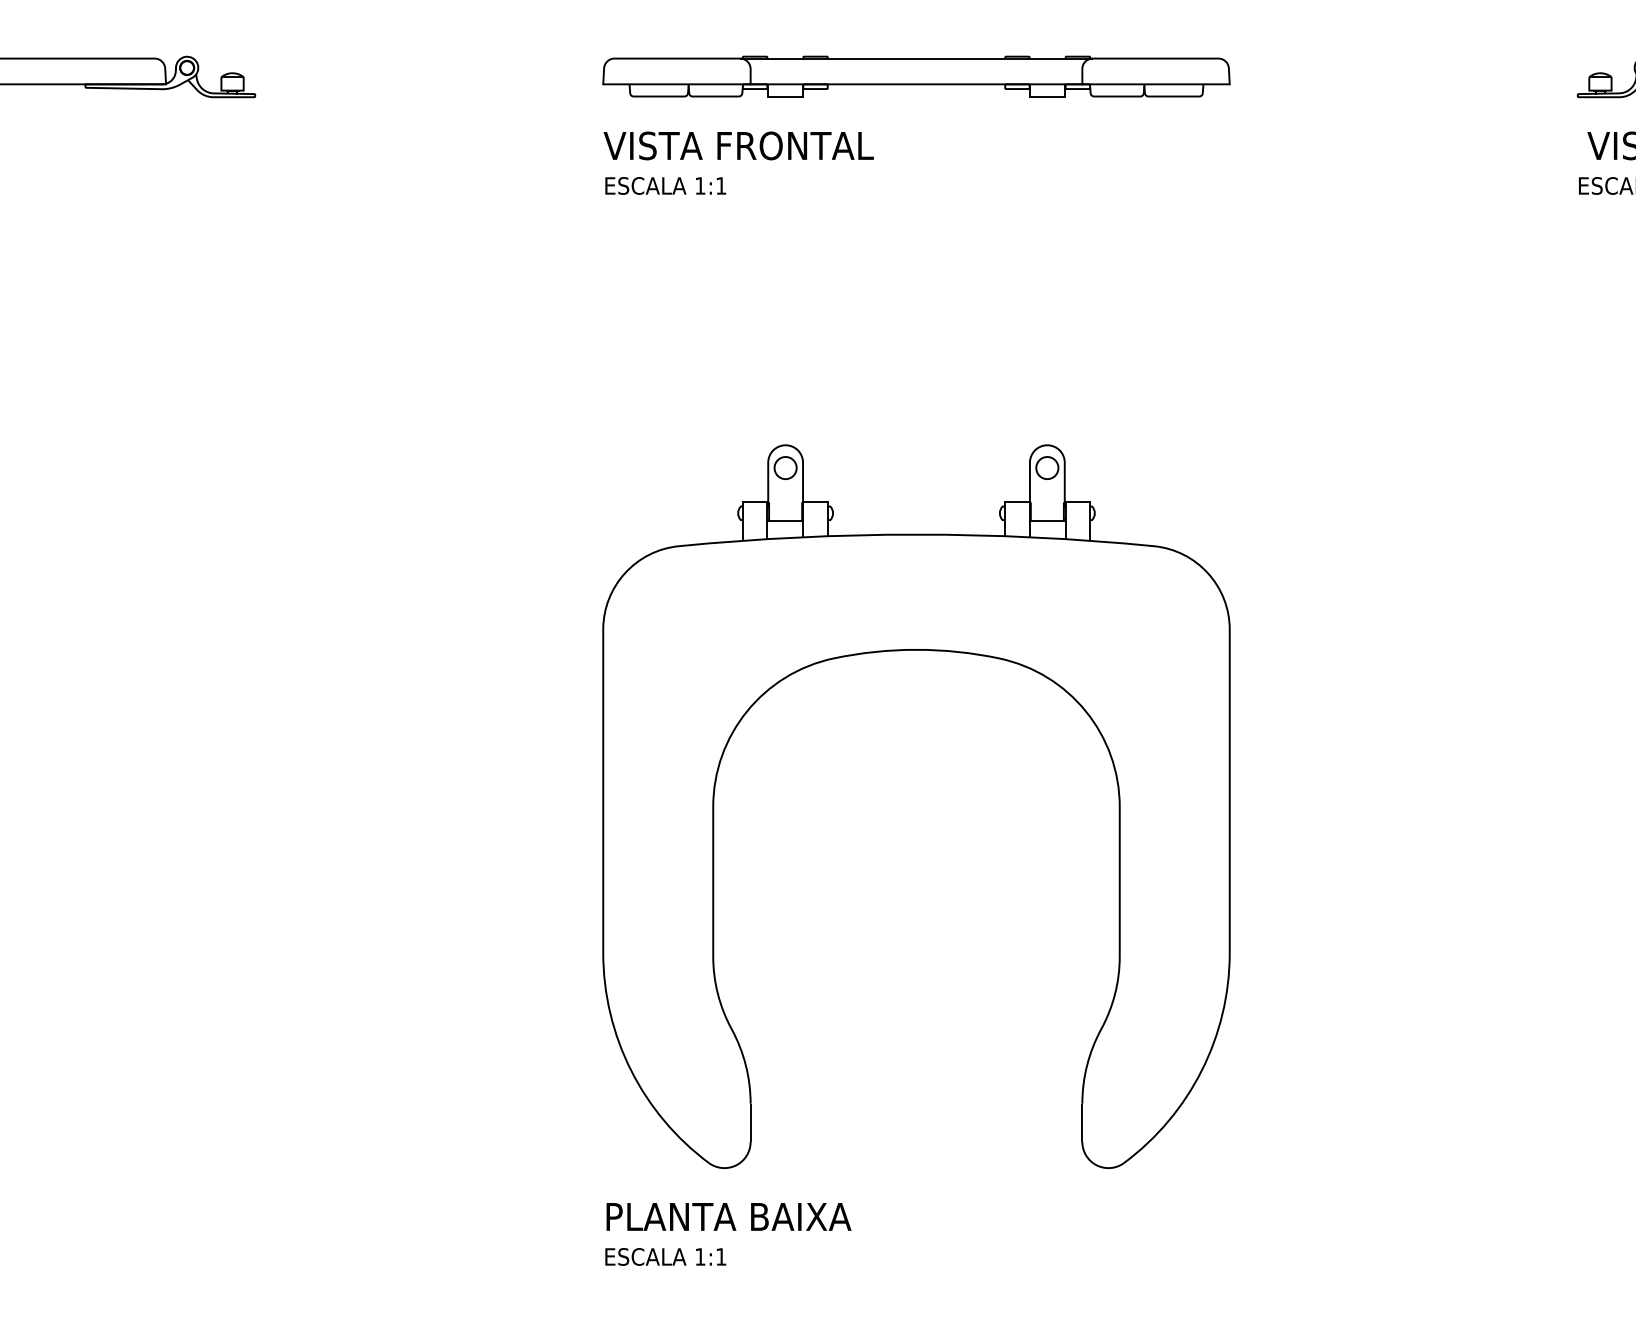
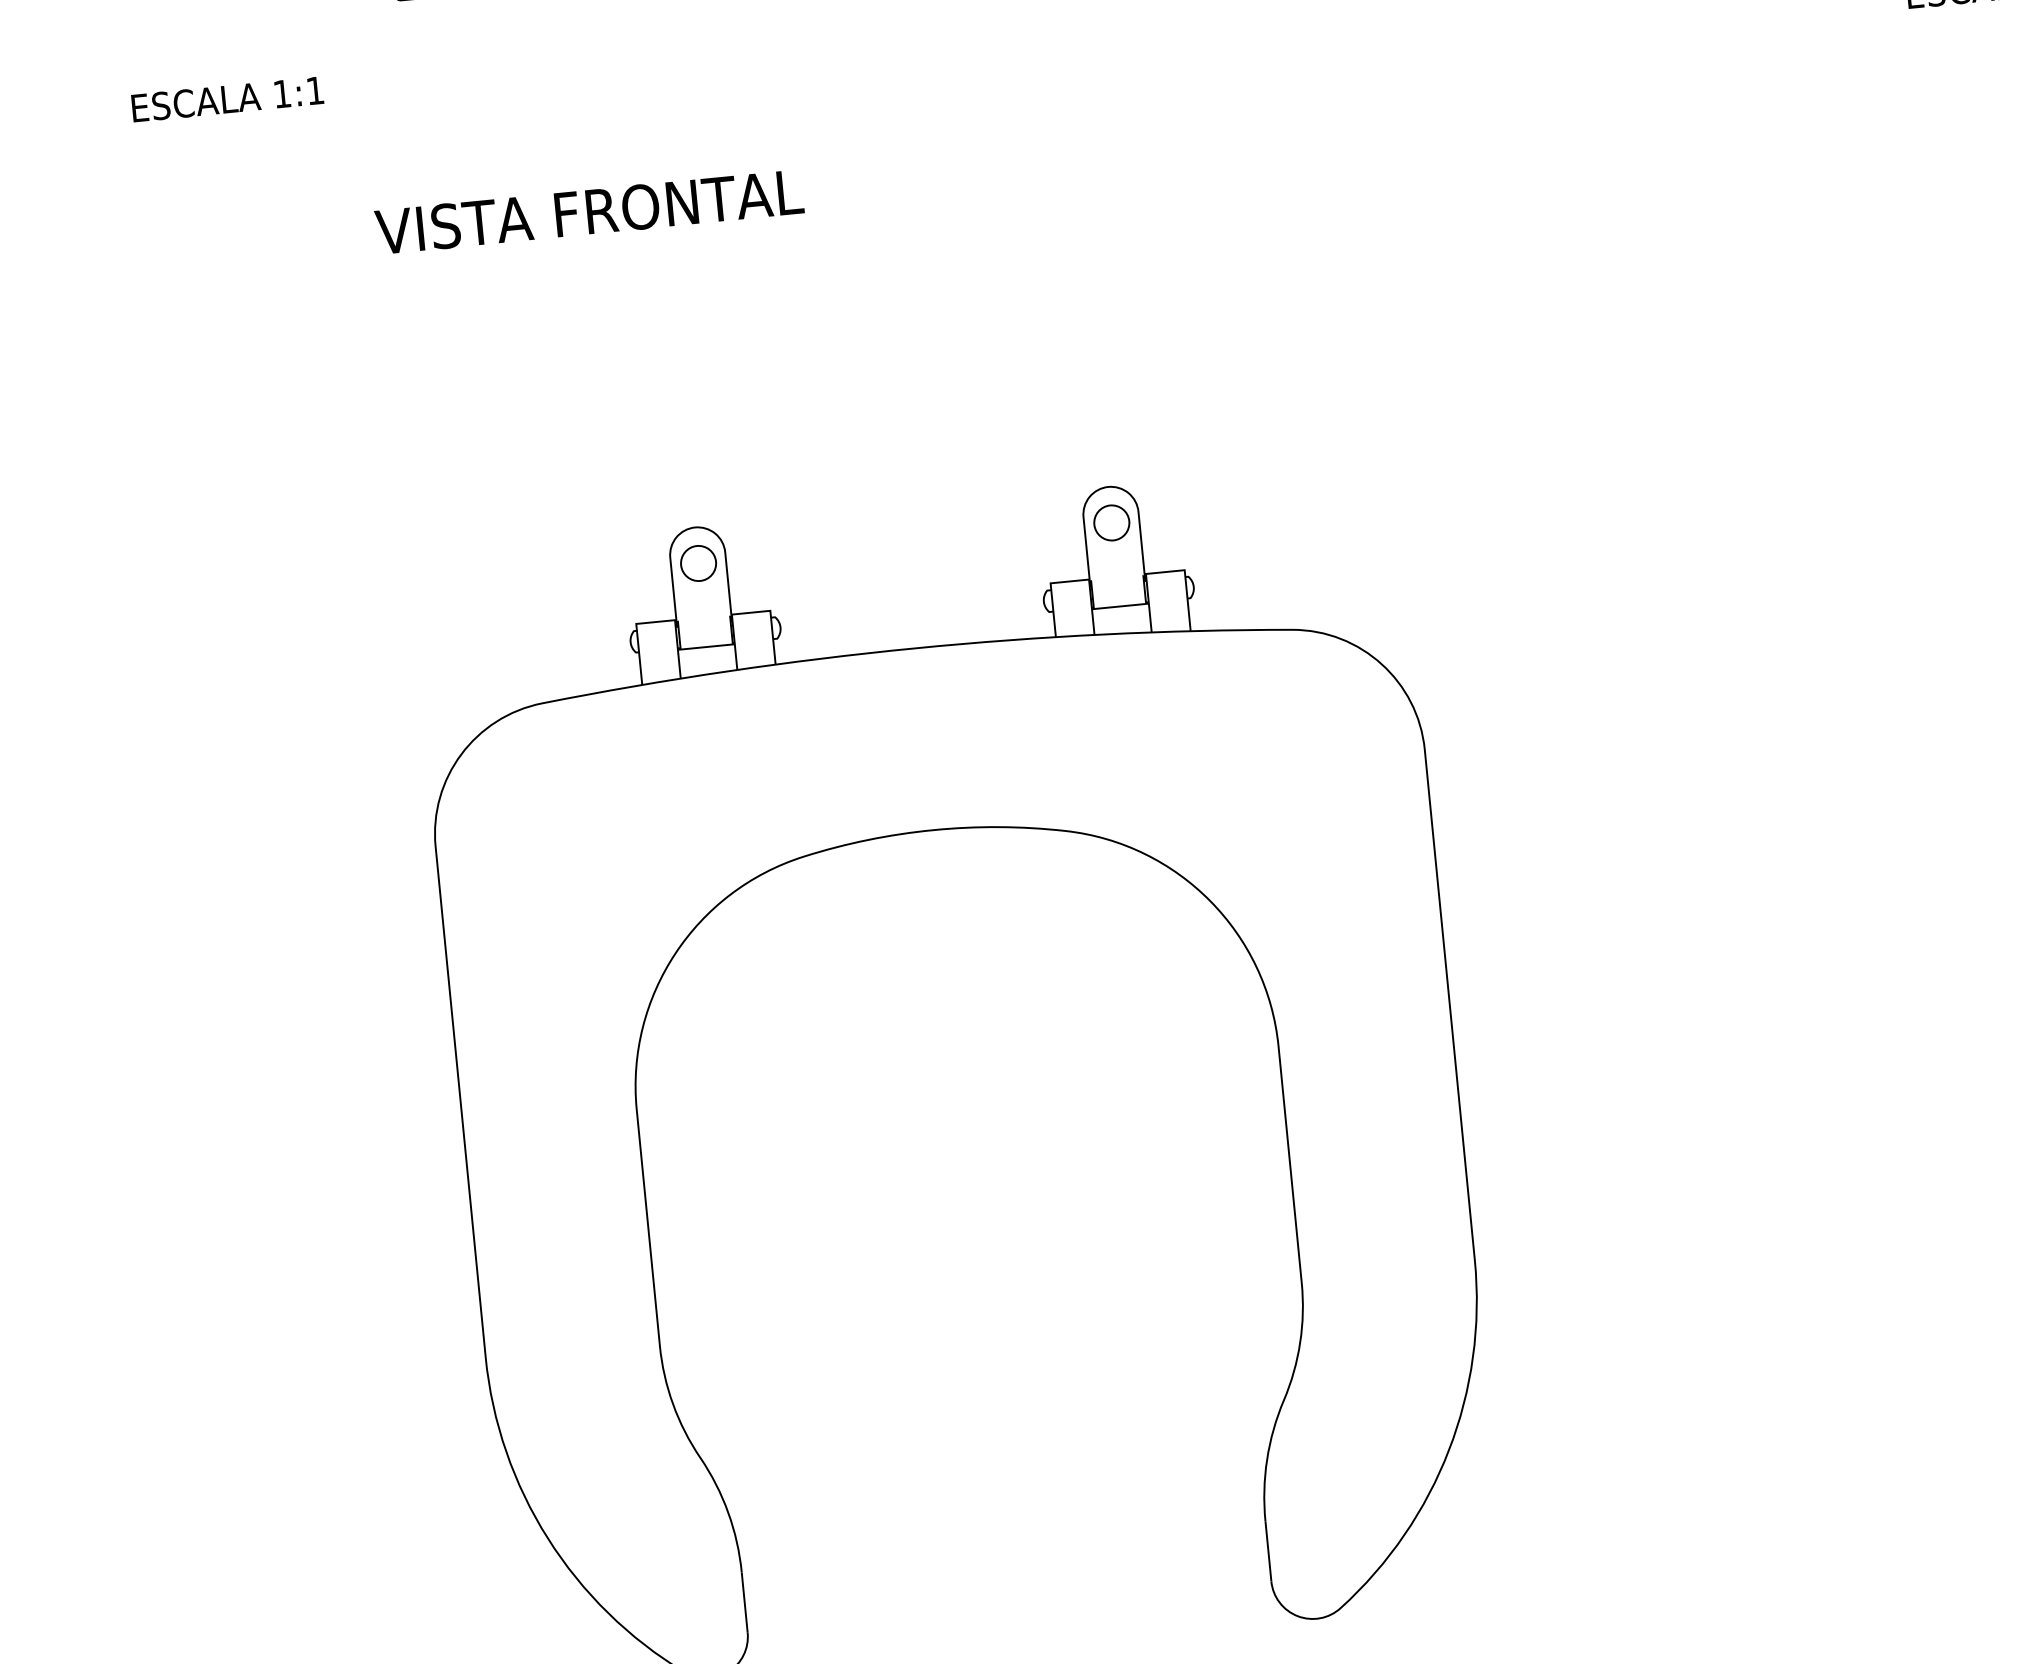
text: (738, 145) -> (588, 211), moved
text: (665, 185) -> (227, 98), moved

